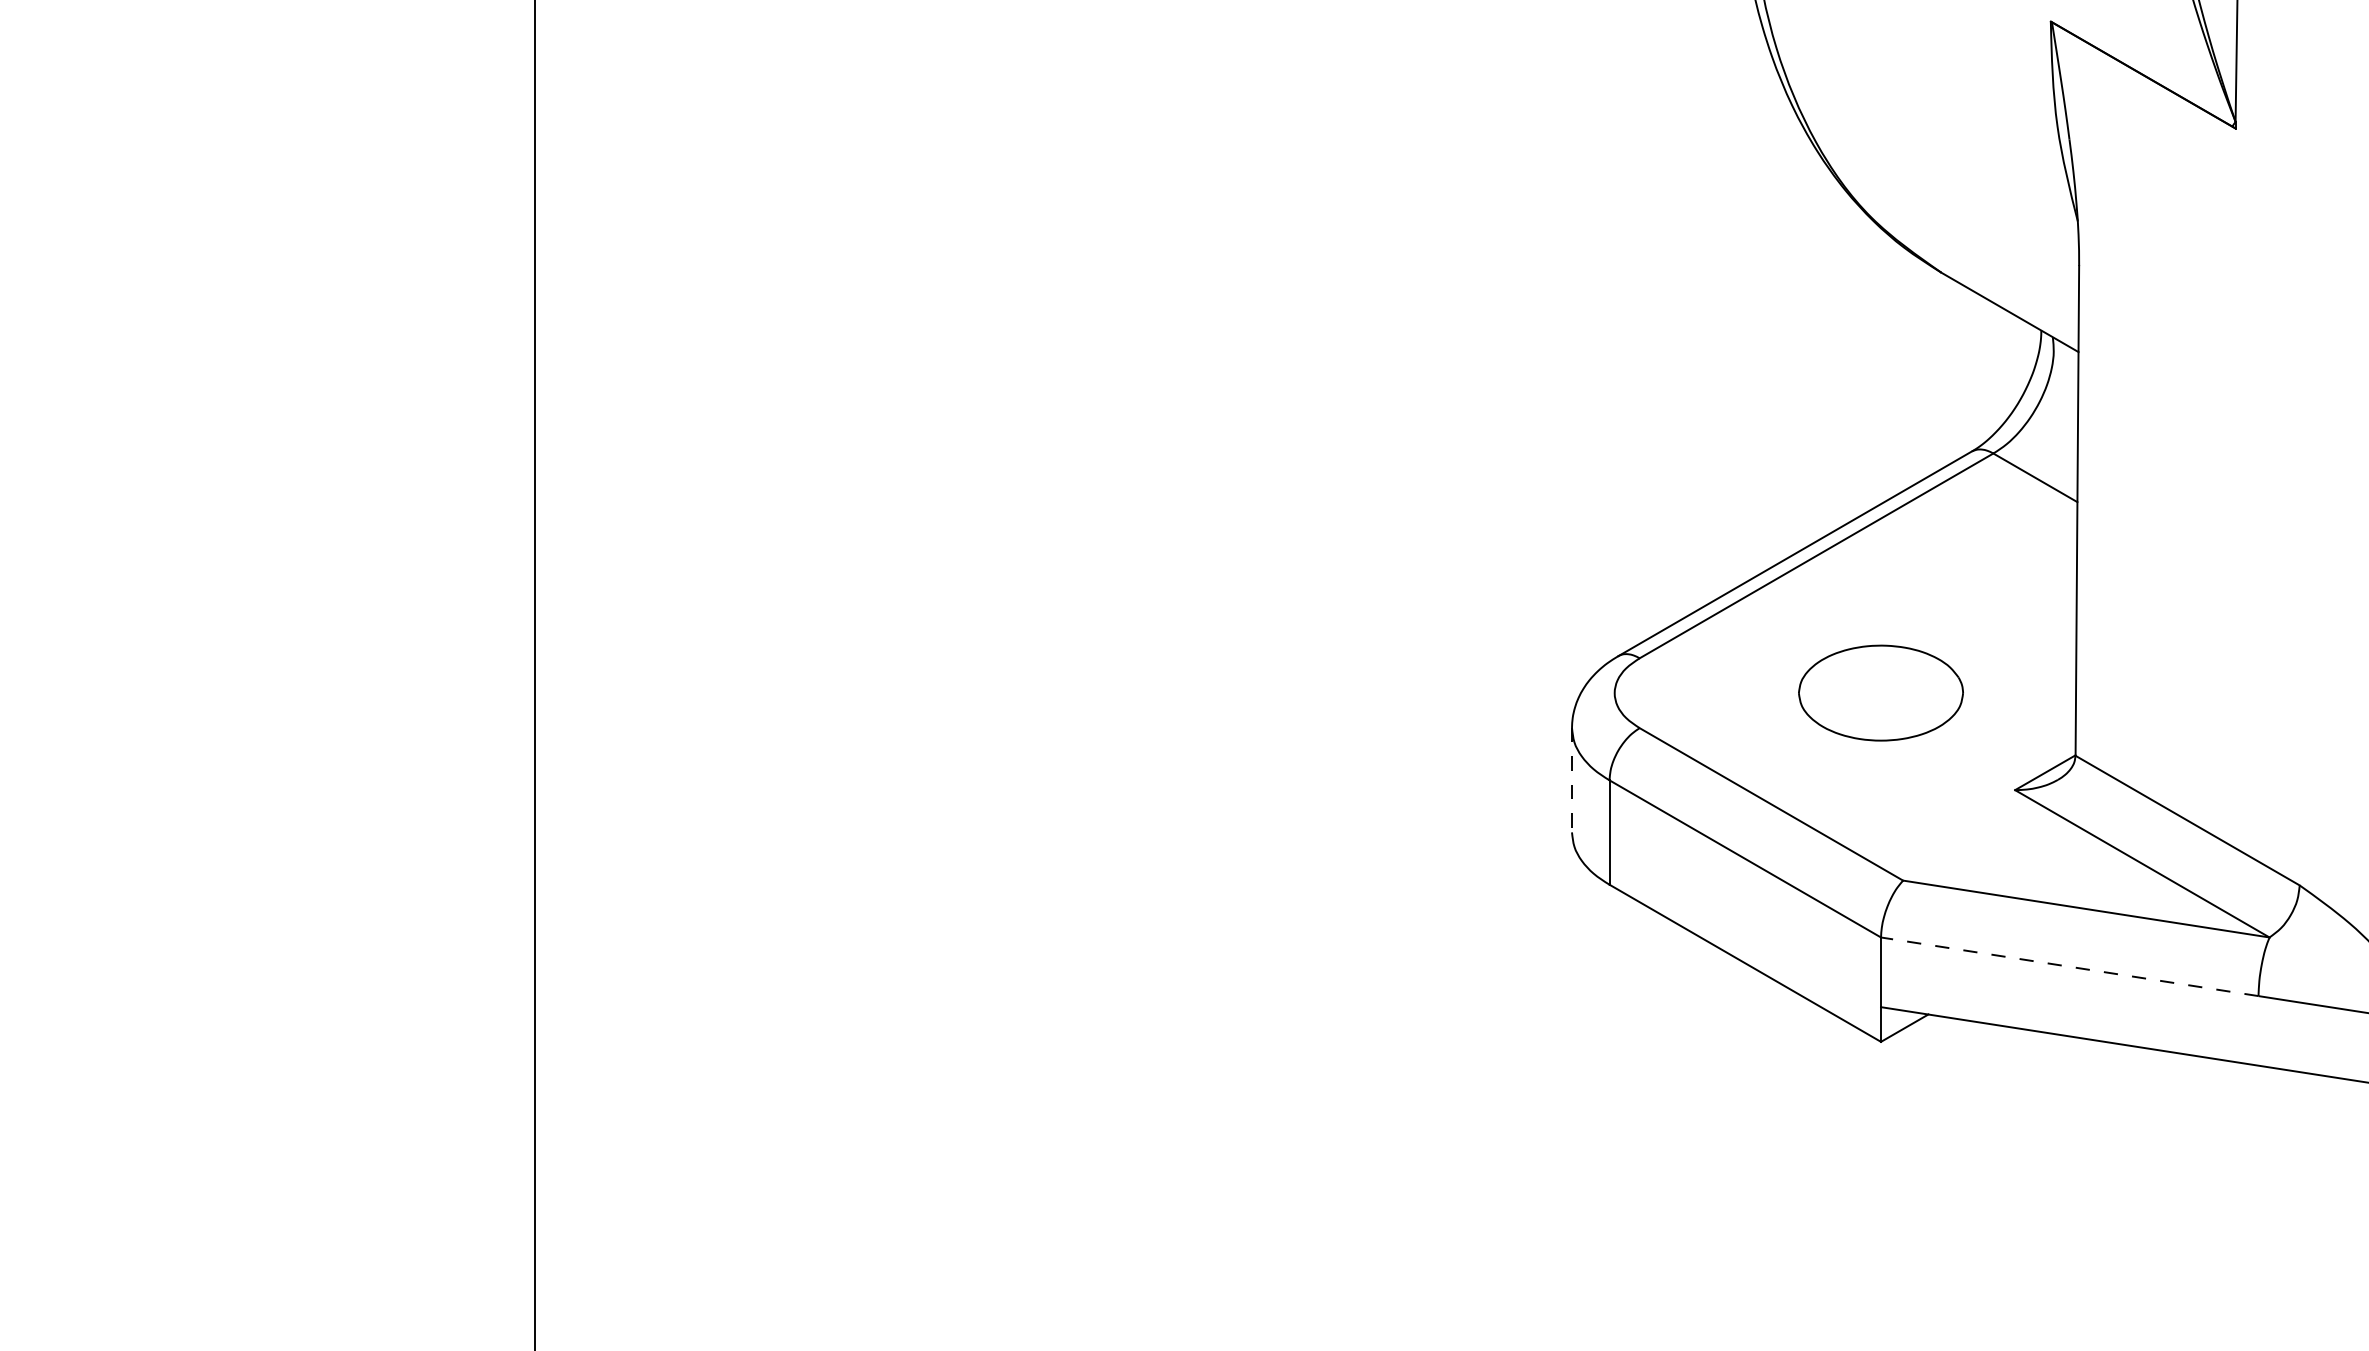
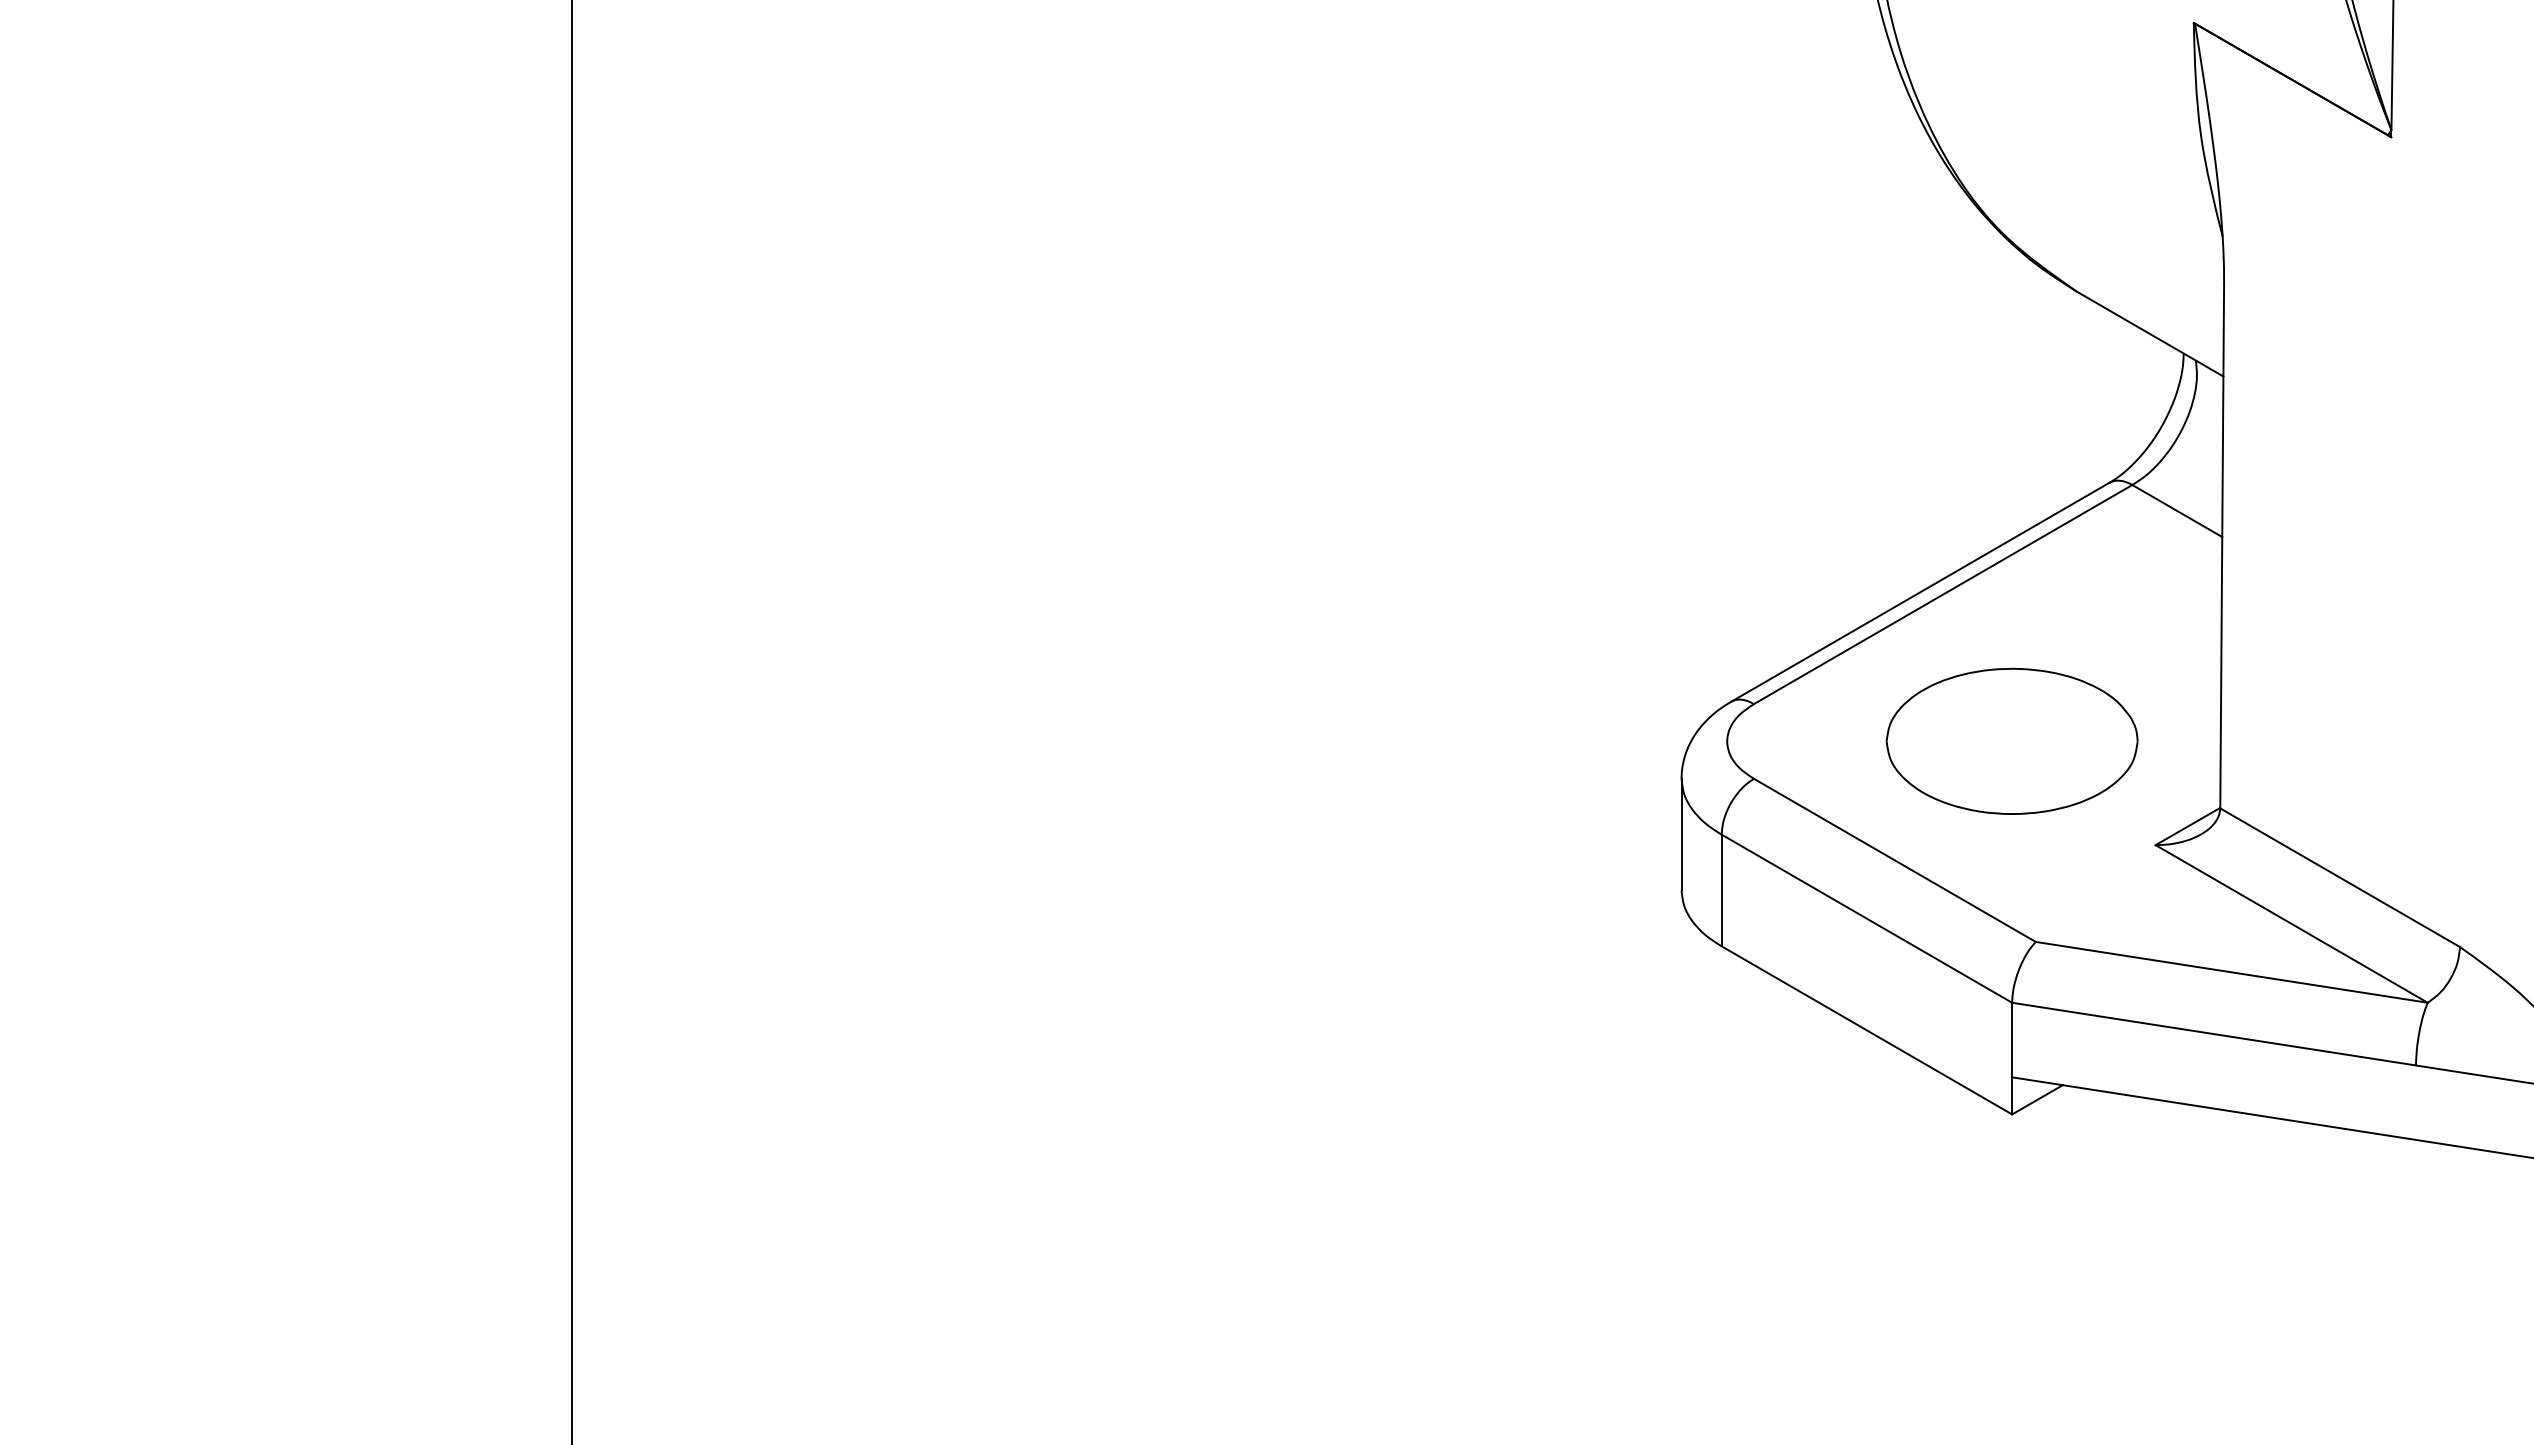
part: (1880, 692) -> (2011, 740), size x1.43
line: (1571, 780) -> (1681, 834), dashed -> solid
line: (2069, 966) -> (2213, 1033), dashed -> solid

